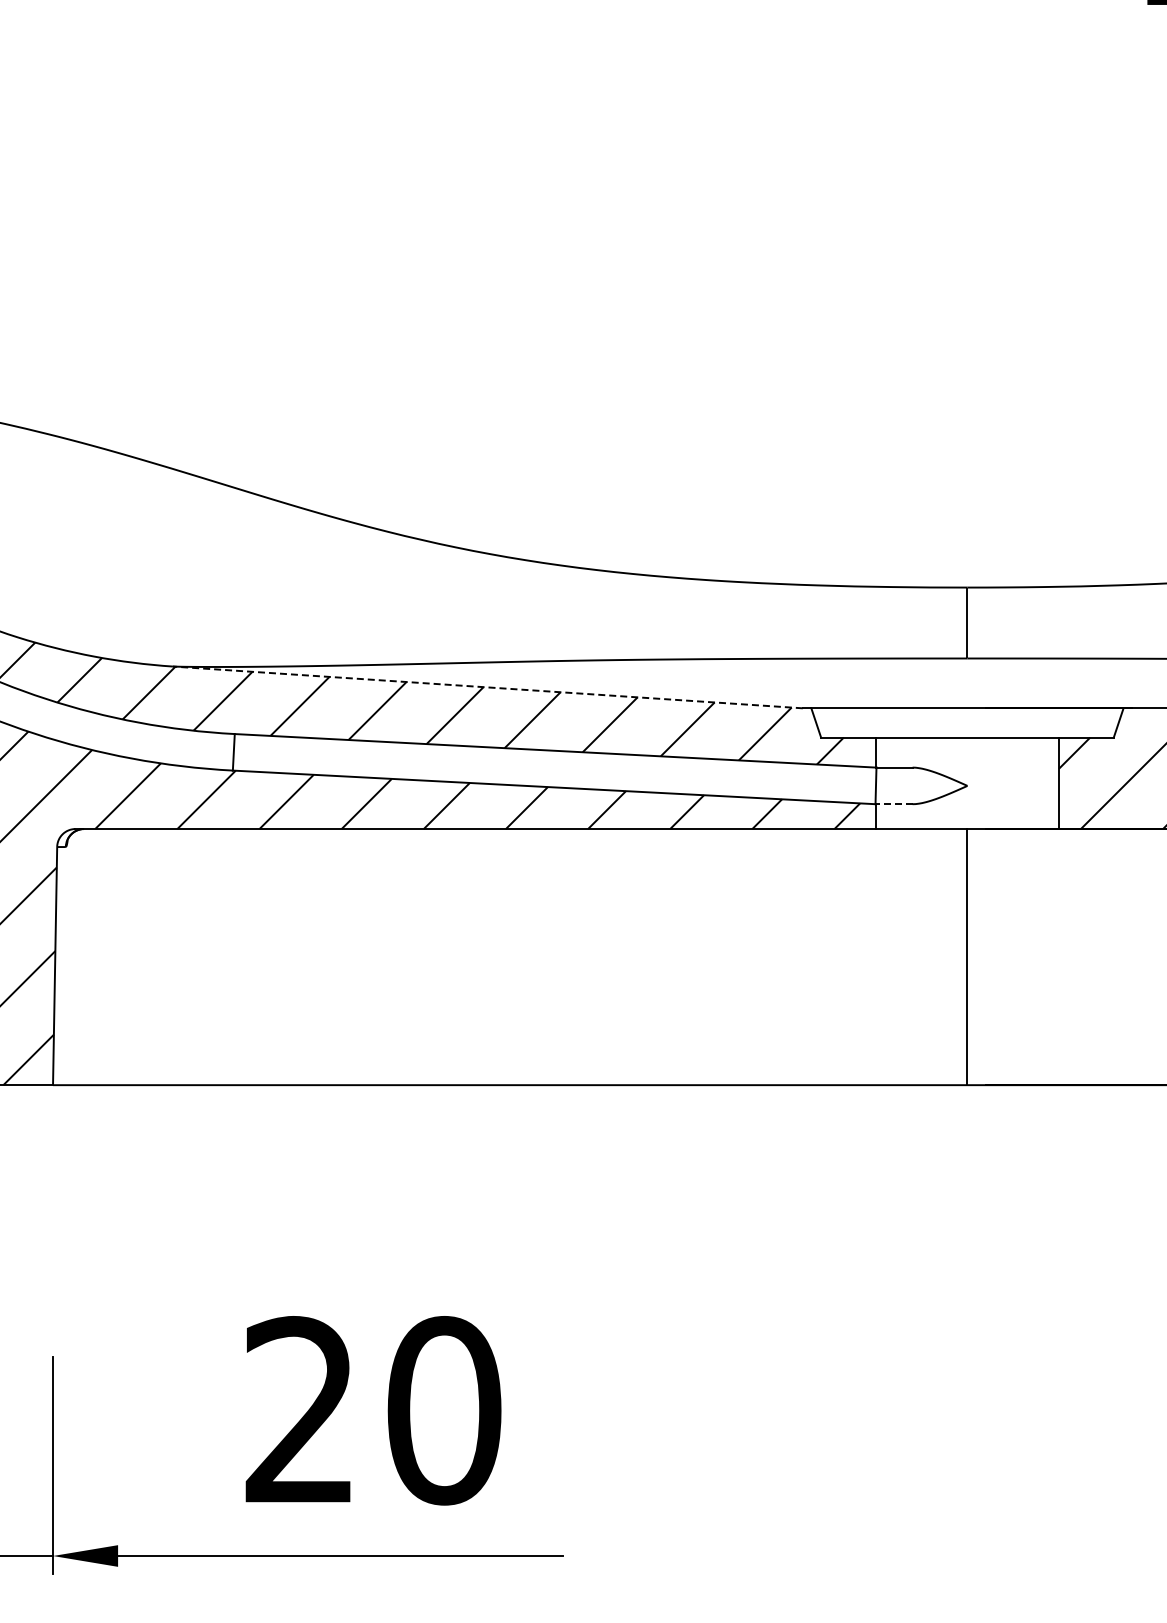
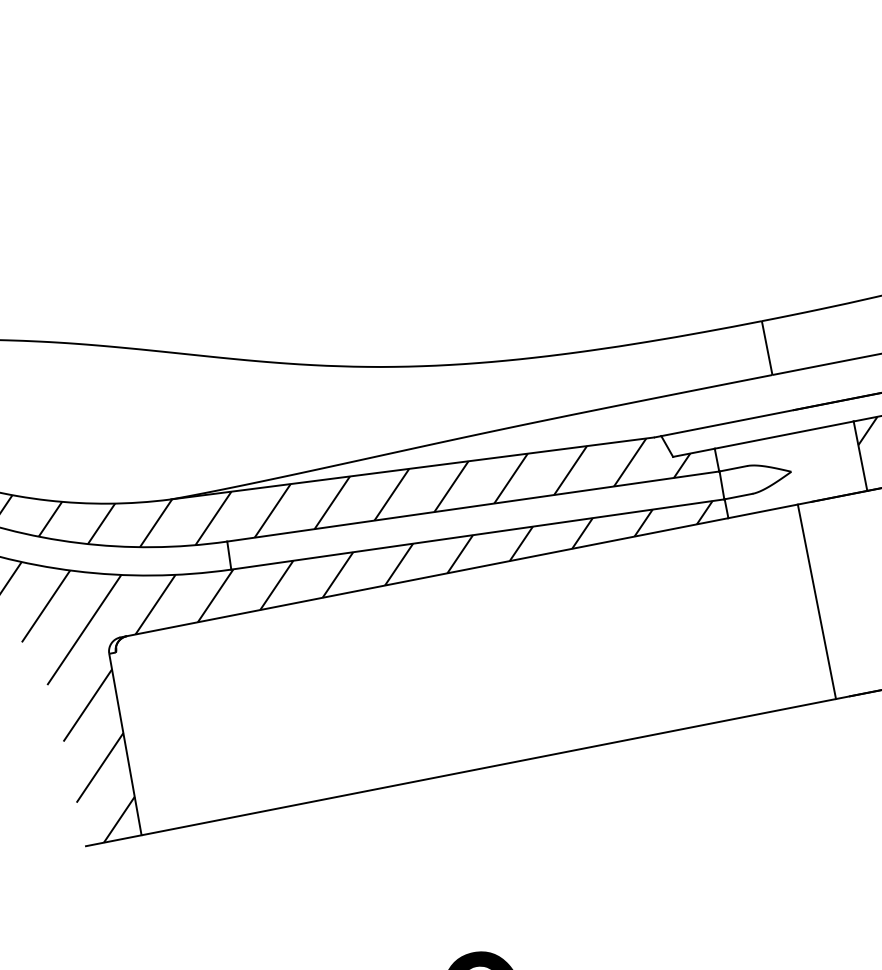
line: (486, 687) -> (411, 468), dashed -> solid
line: (893, 804) -> (738, 496), dashed -> solid

